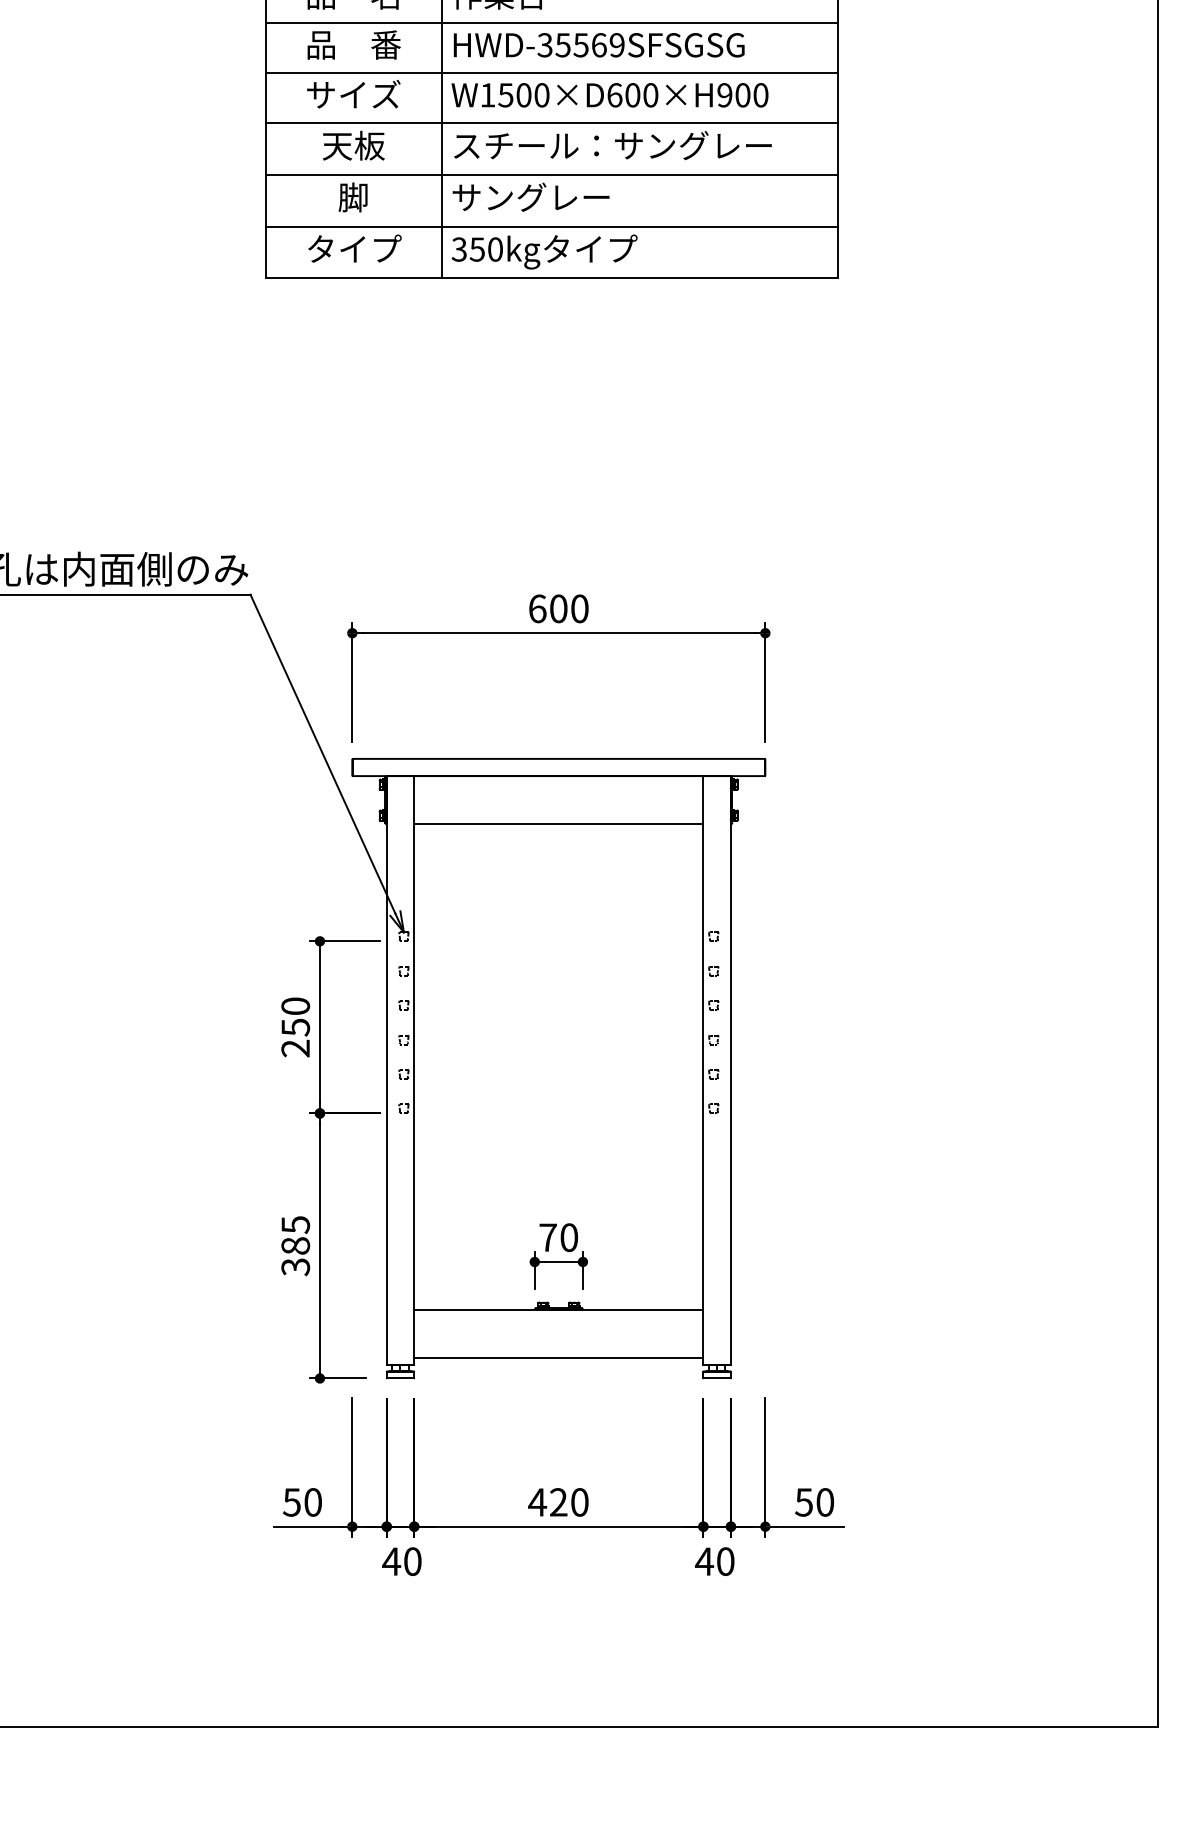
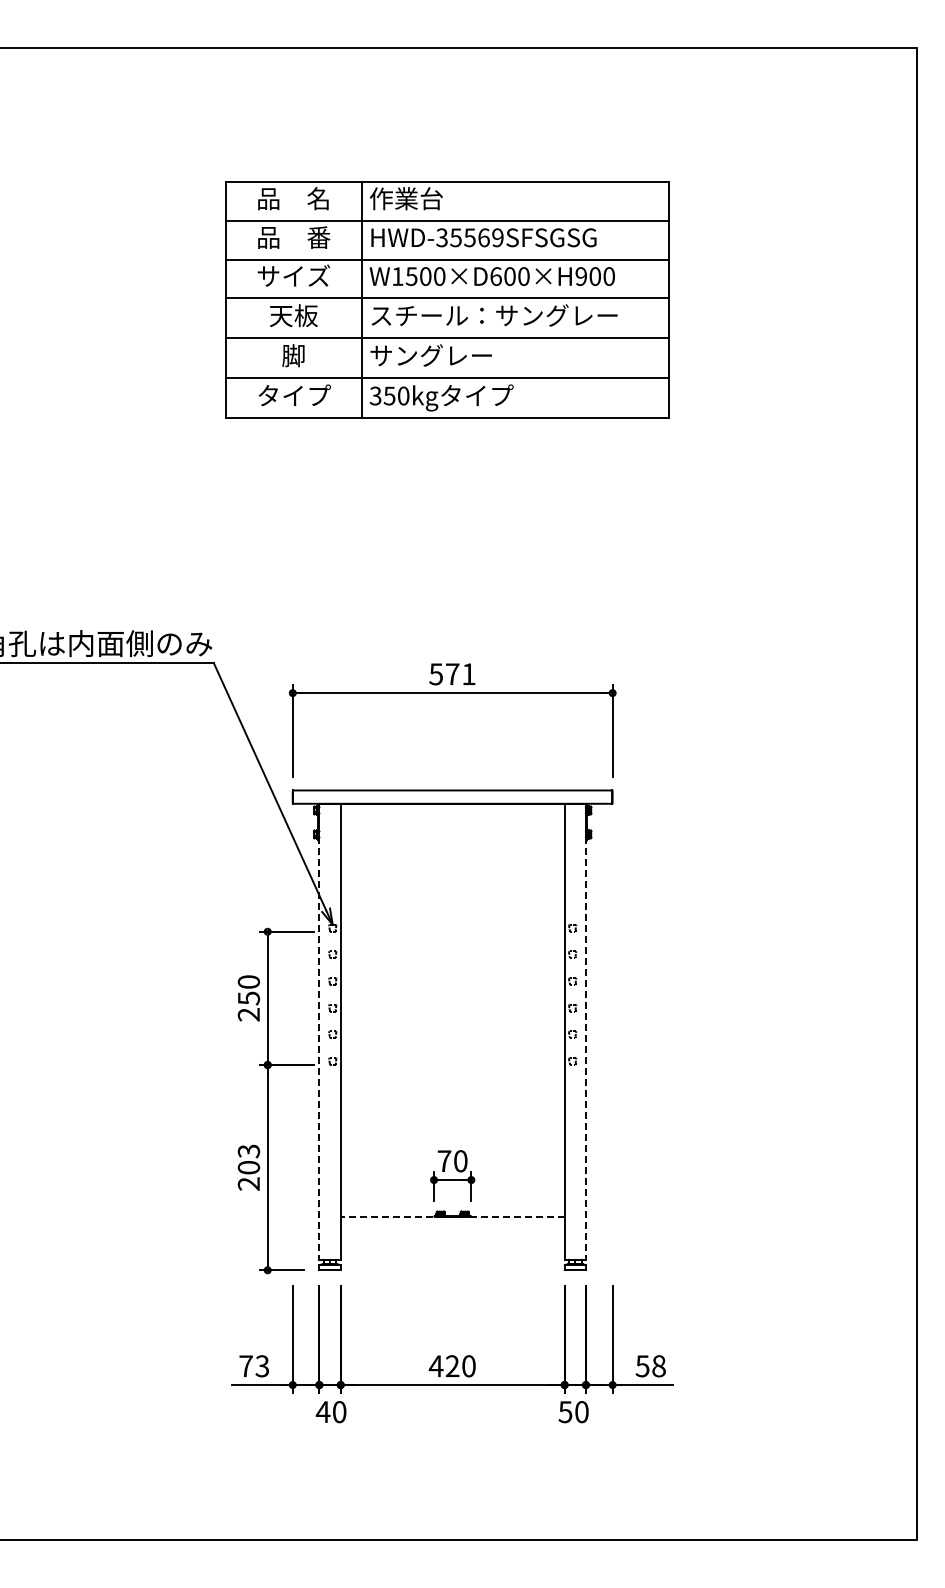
text: (558, 609) -> (452, 674), 600 -> 571
line: (558, 824) -> (452, 841), removed
line: (386, 1070) -> (319, 1031), solid -> dashed
line: (730, 1070) -> (585, 1031), solid -> dashed
text: (295, 1245) -> (248, 1167), 385 -> 203
line: (558, 1309) -> (452, 1216), solid -> dashed
line: (558, 1358) -> (452, 1254), removed
text: (824, 1501) -> (658, 1365), 50 -> 58
text: (302, 1502) -> (254, 1366), 50 -> 73
text: (704, 1562) -> (565, 1412), 40 -> 50

